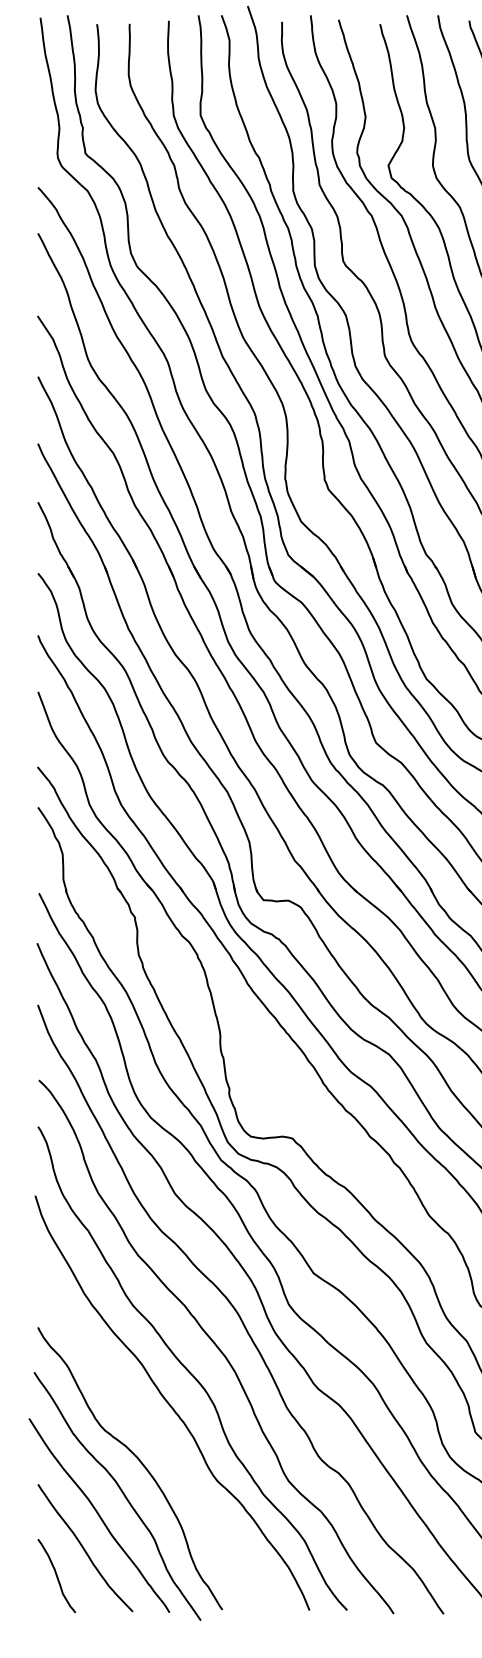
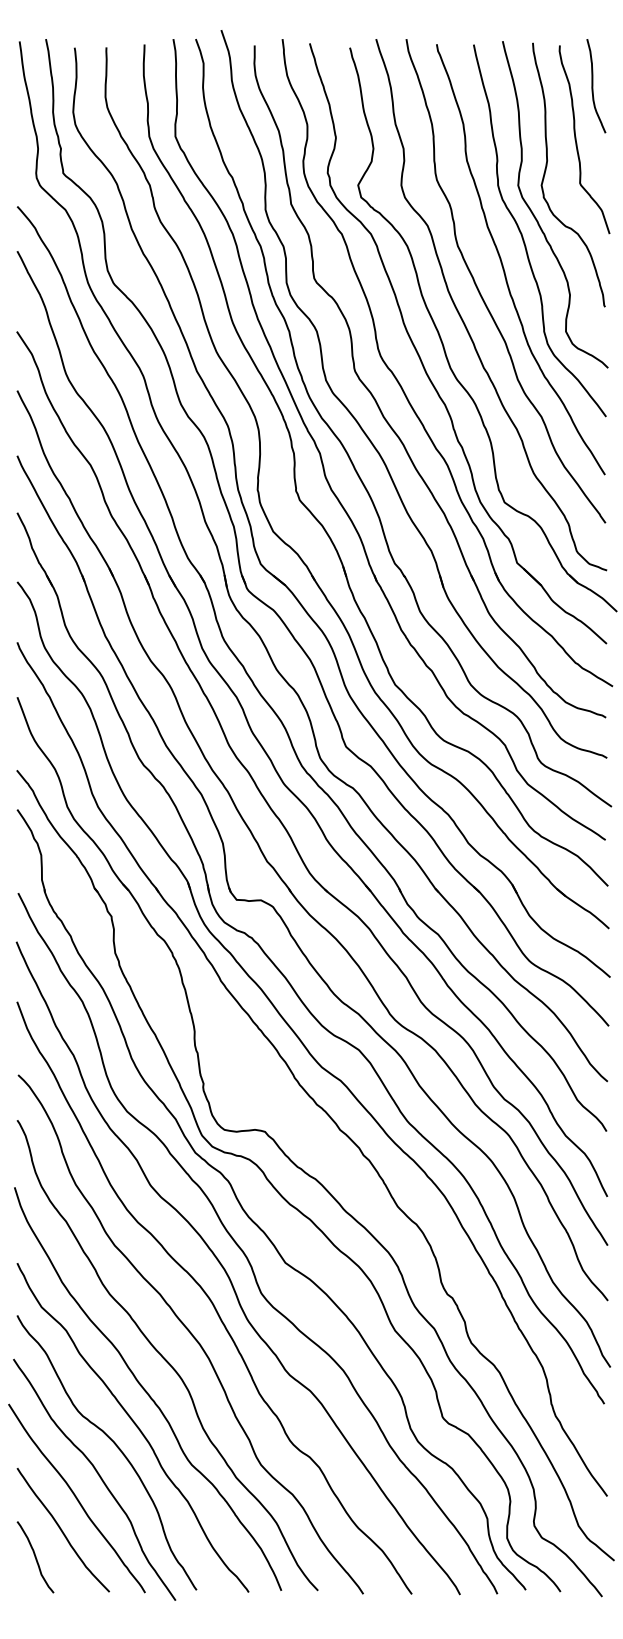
curve: (158, 1439) -> (134, 1424), added

